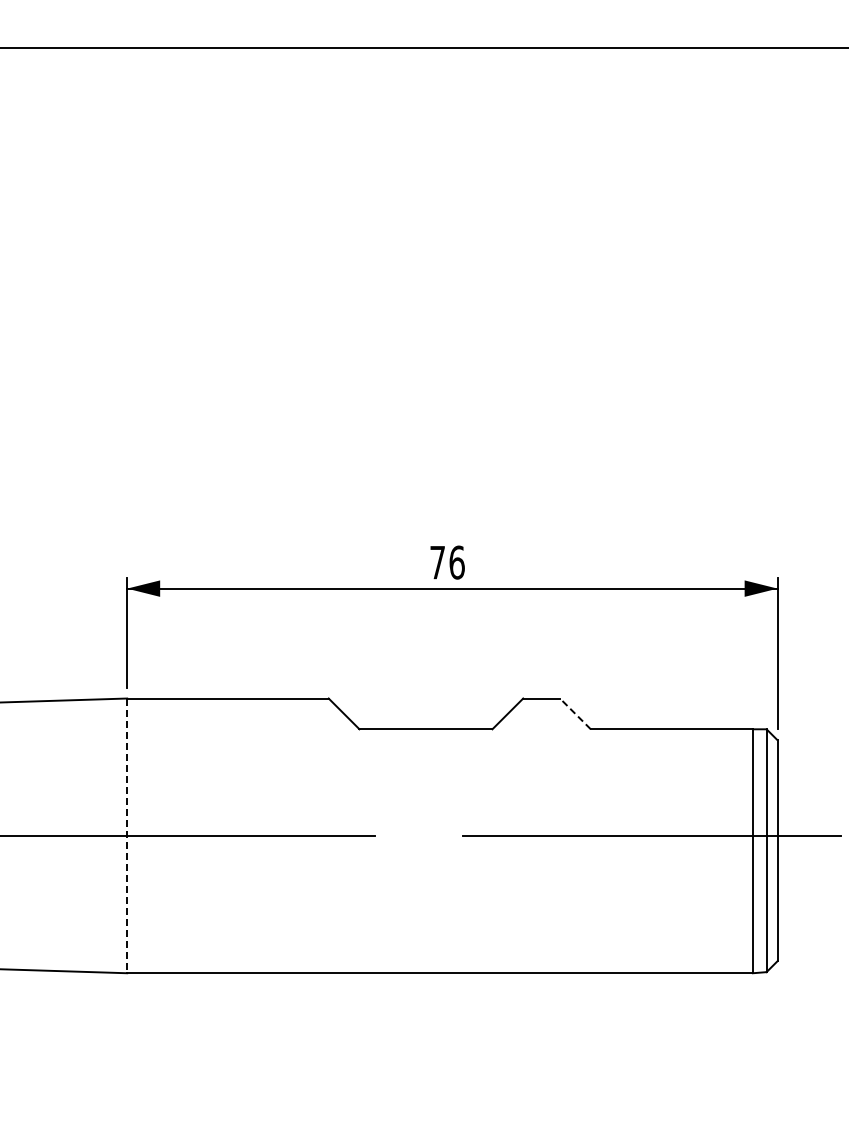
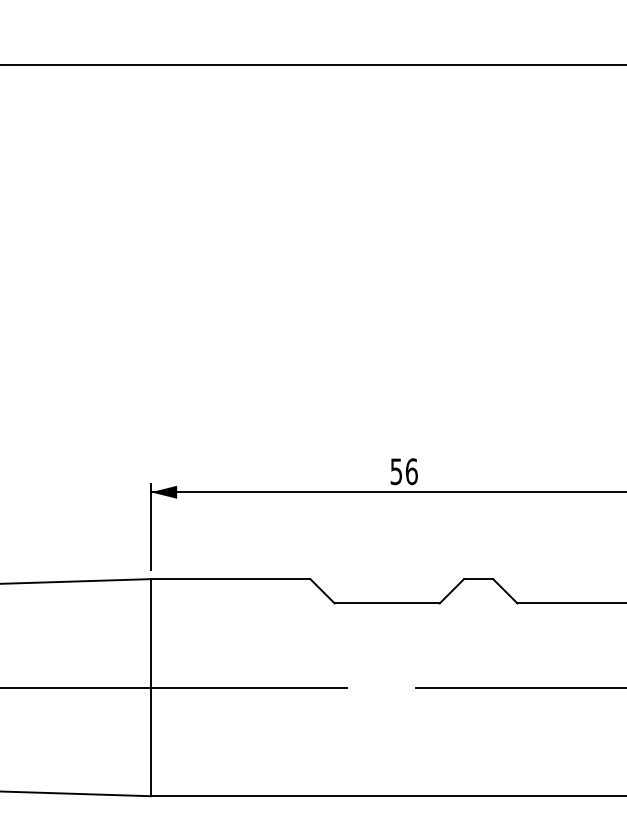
text: (437, 562) -> (396, 471), 76 -> 56
line: (575, 713) -> (505, 590), dashed -> solid
line: (127, 836) -> (151, 688), dashed -> solid

